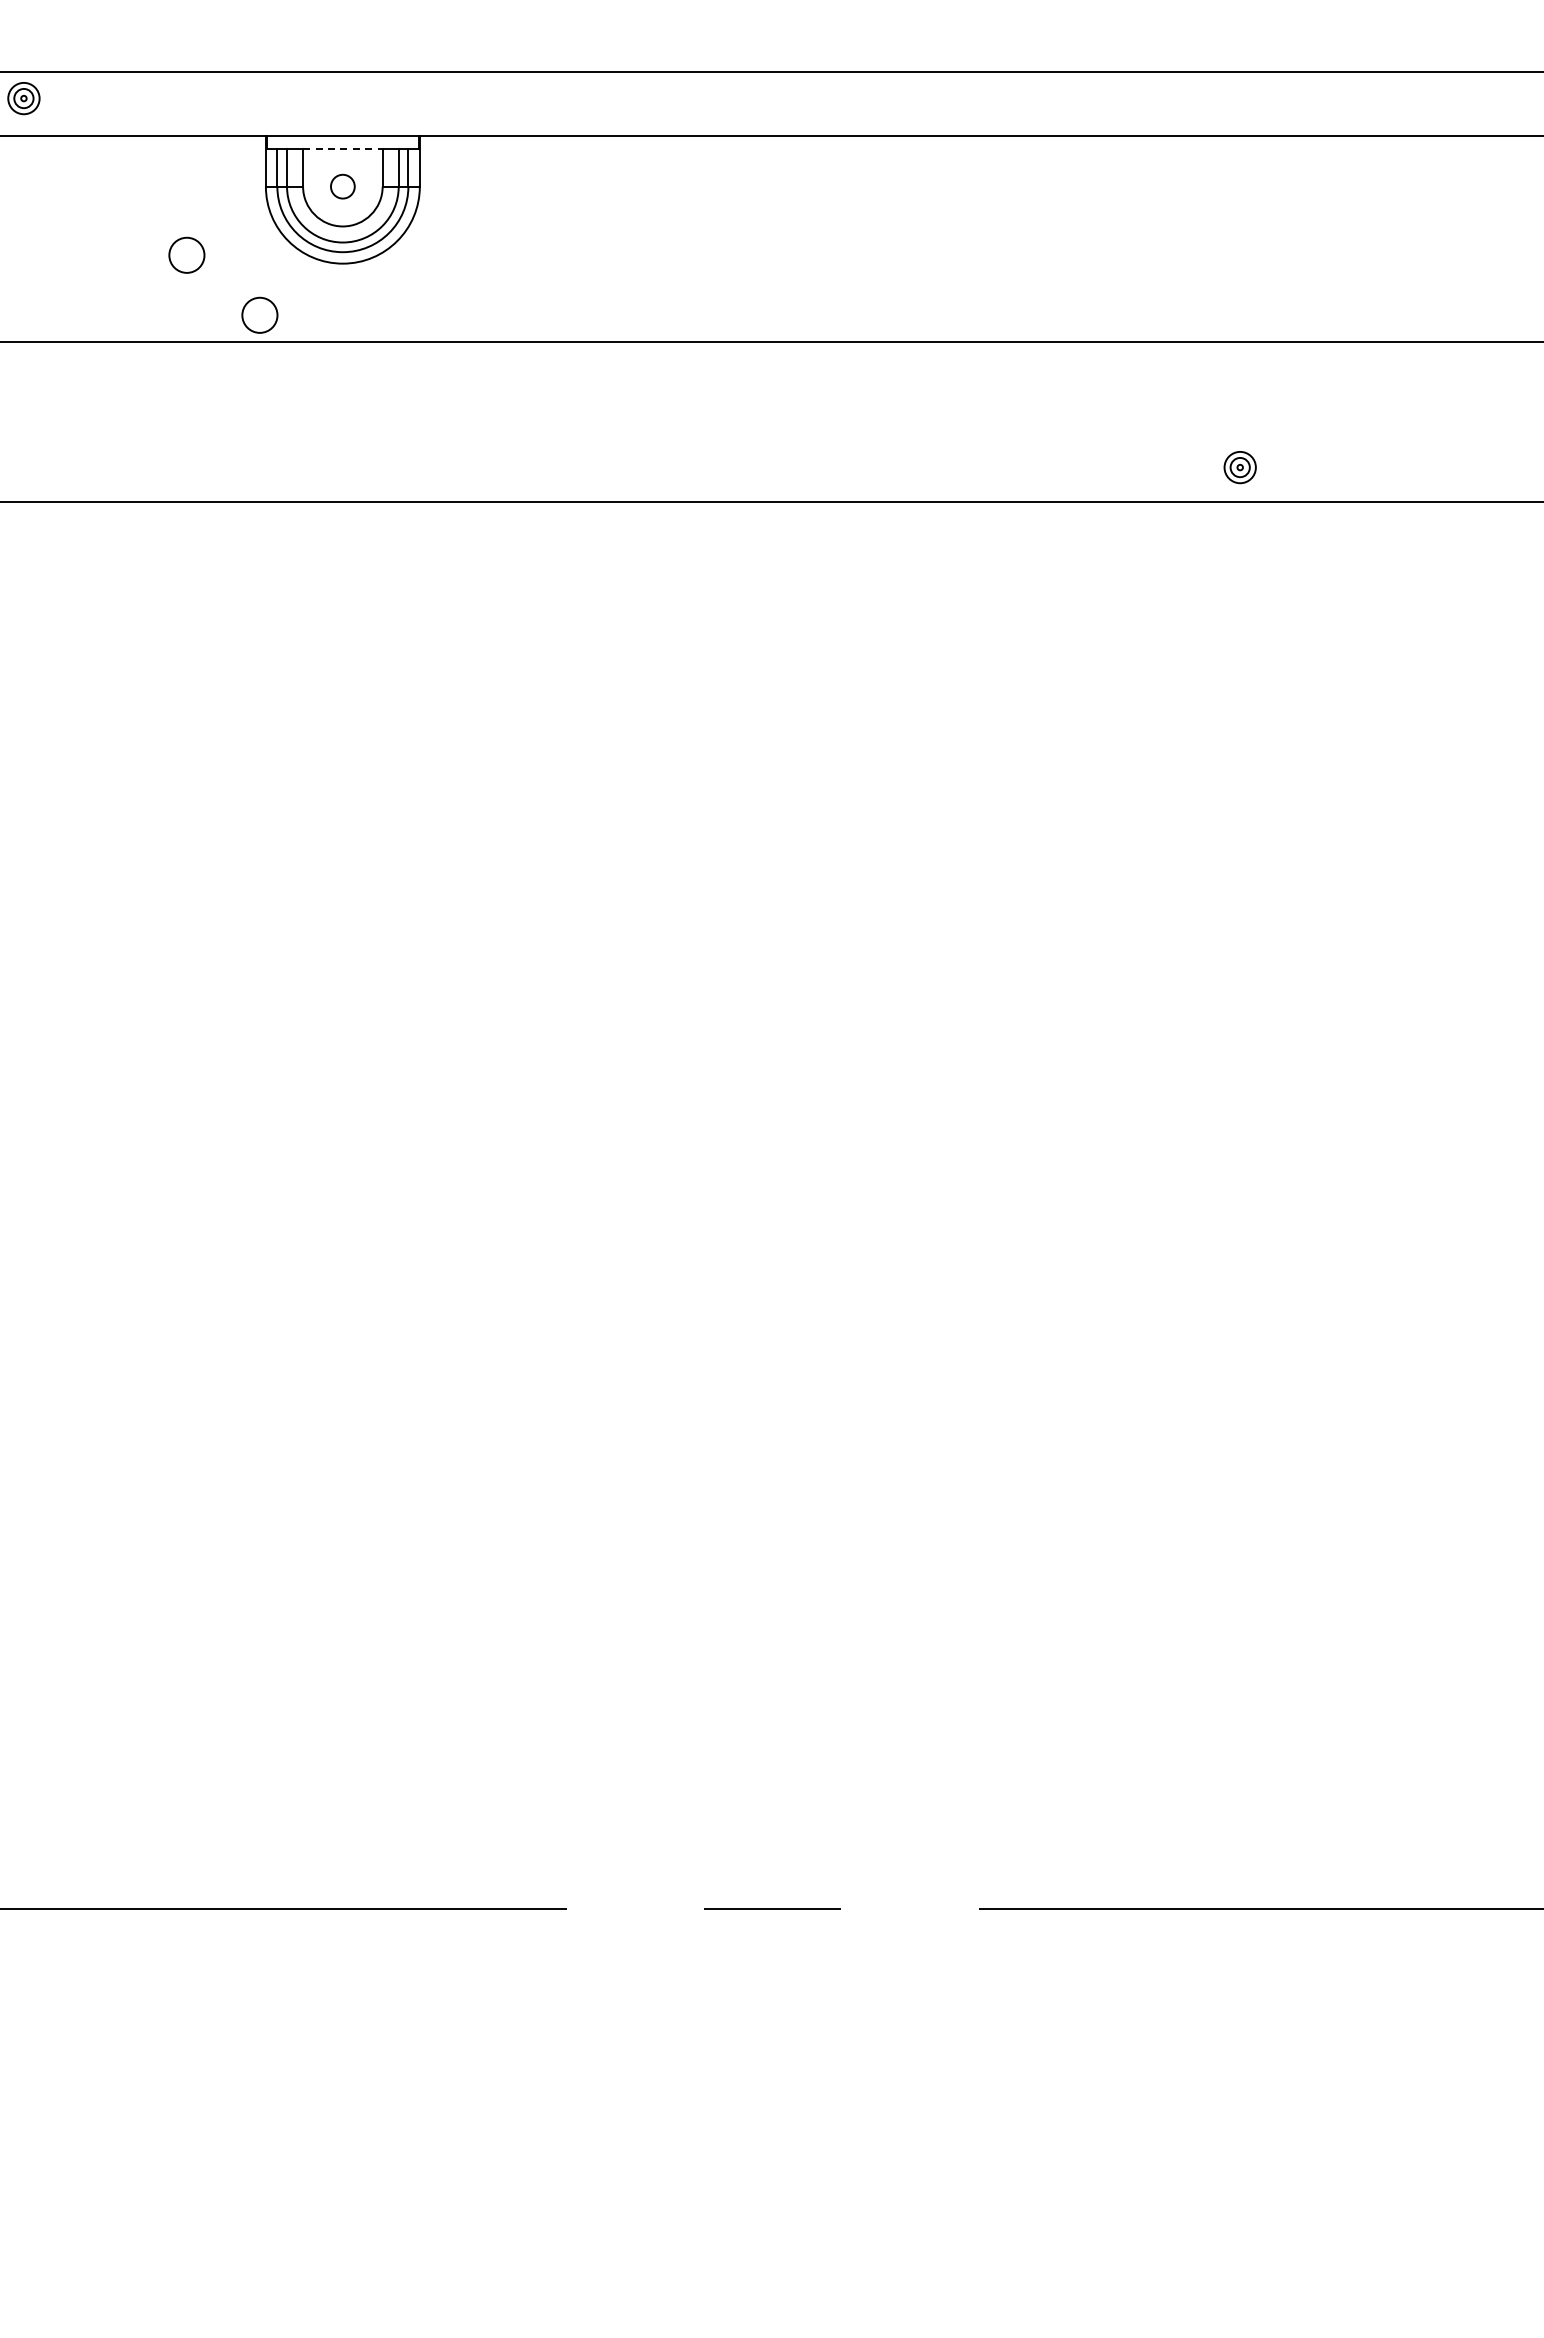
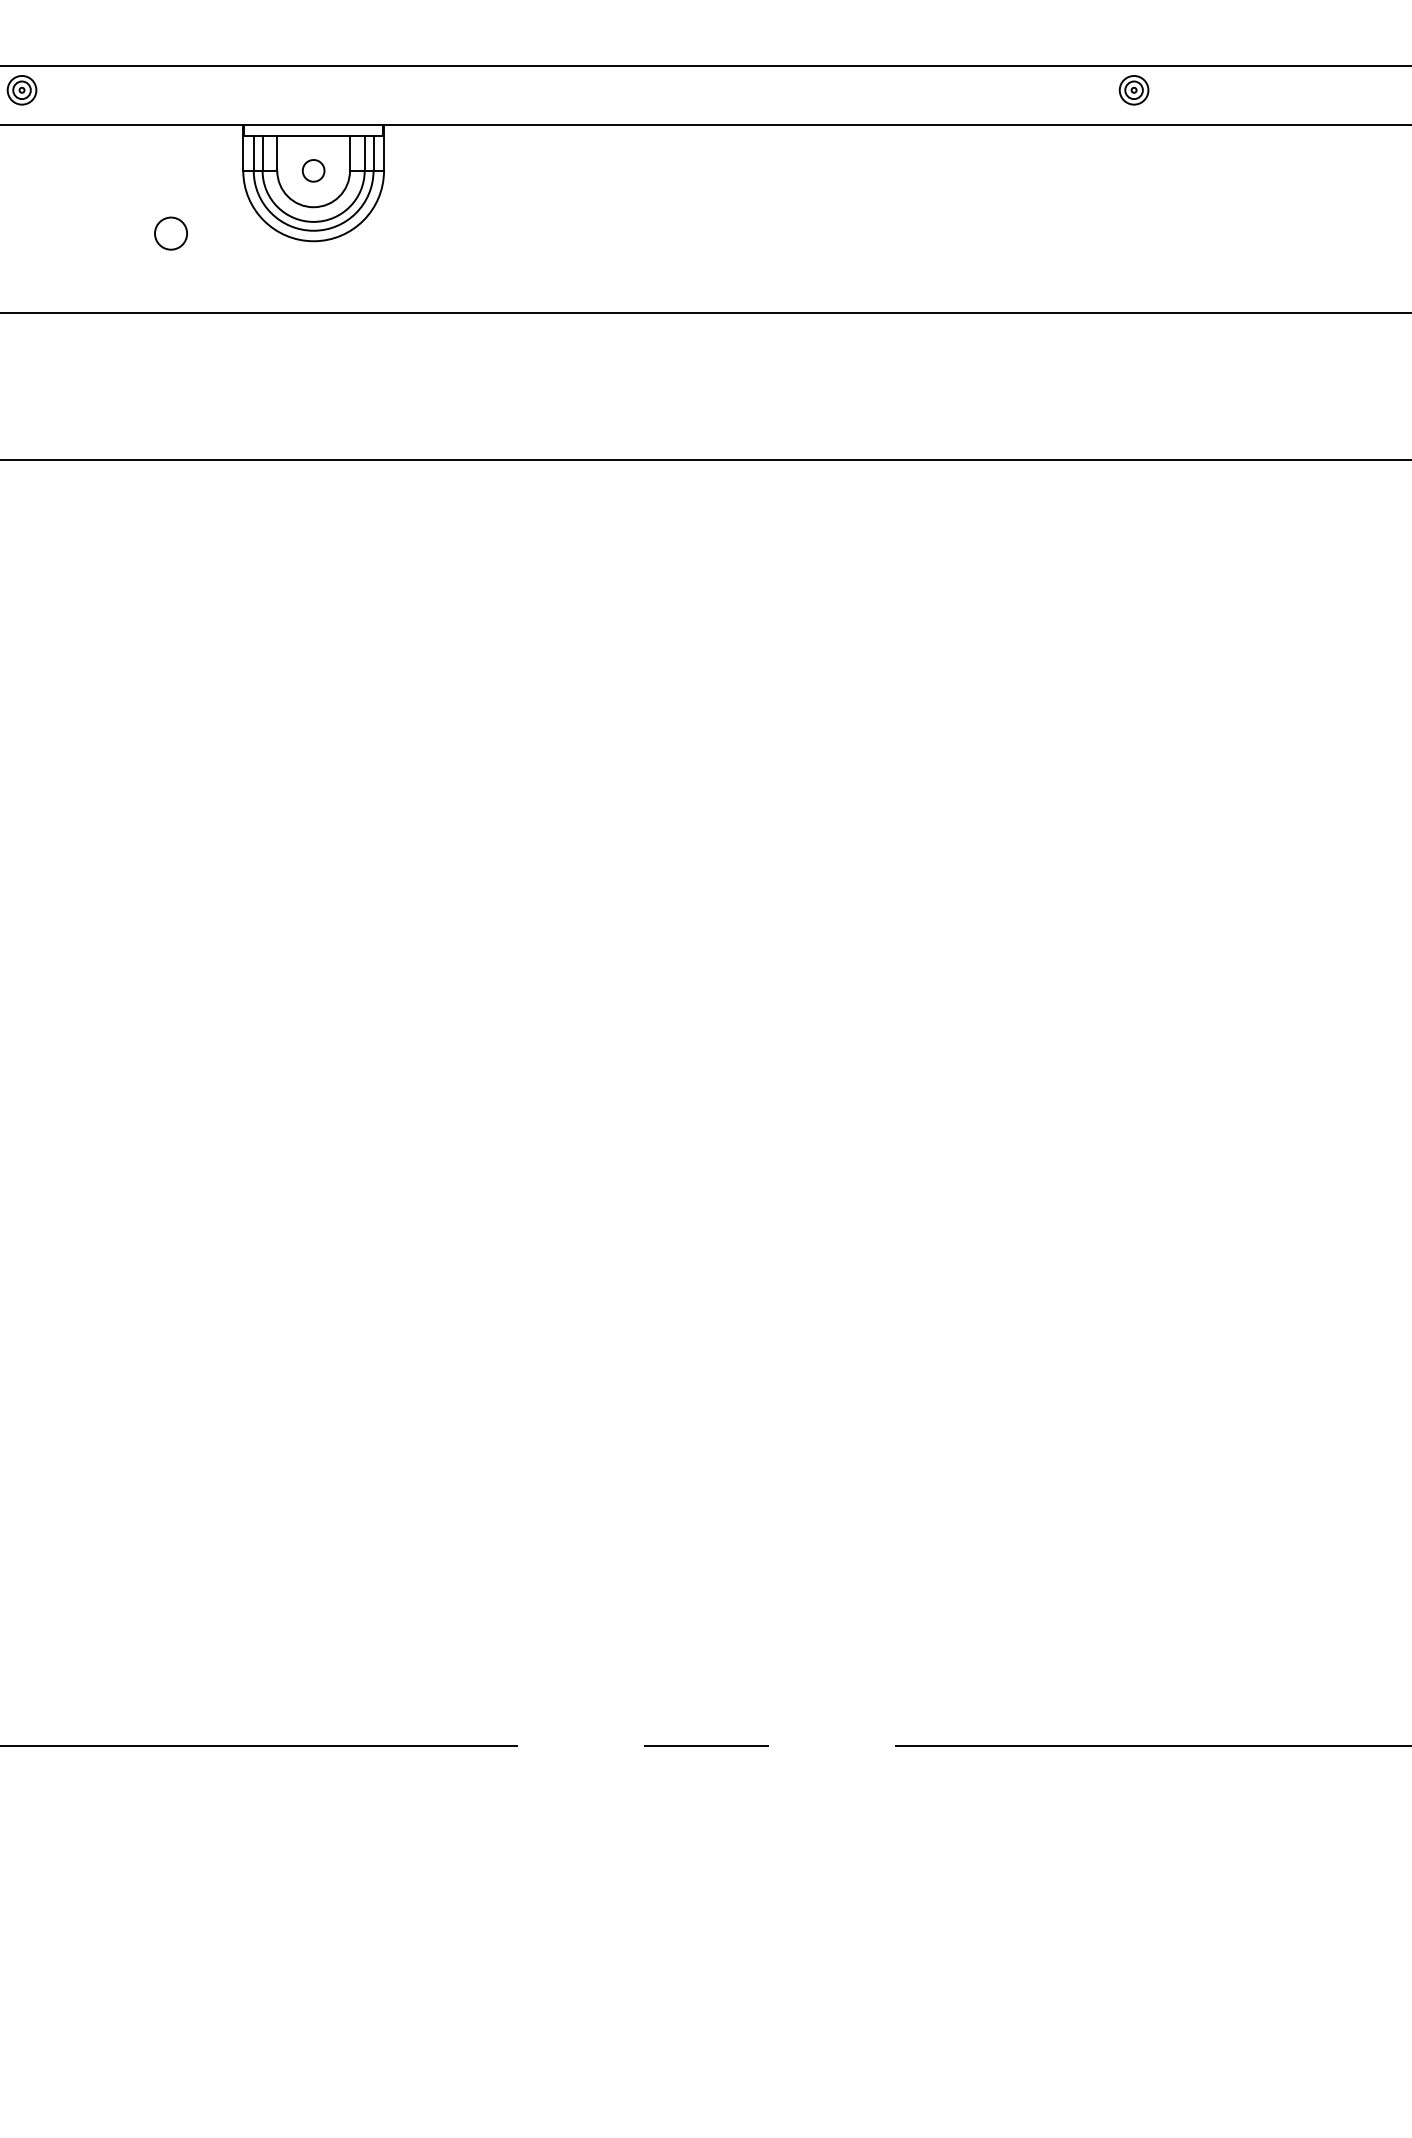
line: (342, 148) -> (313, 135), dashed -> solid
circle: (259, 314) -> (237, 287), removed
part: (1239, 467) -> (1133, 90), moved

